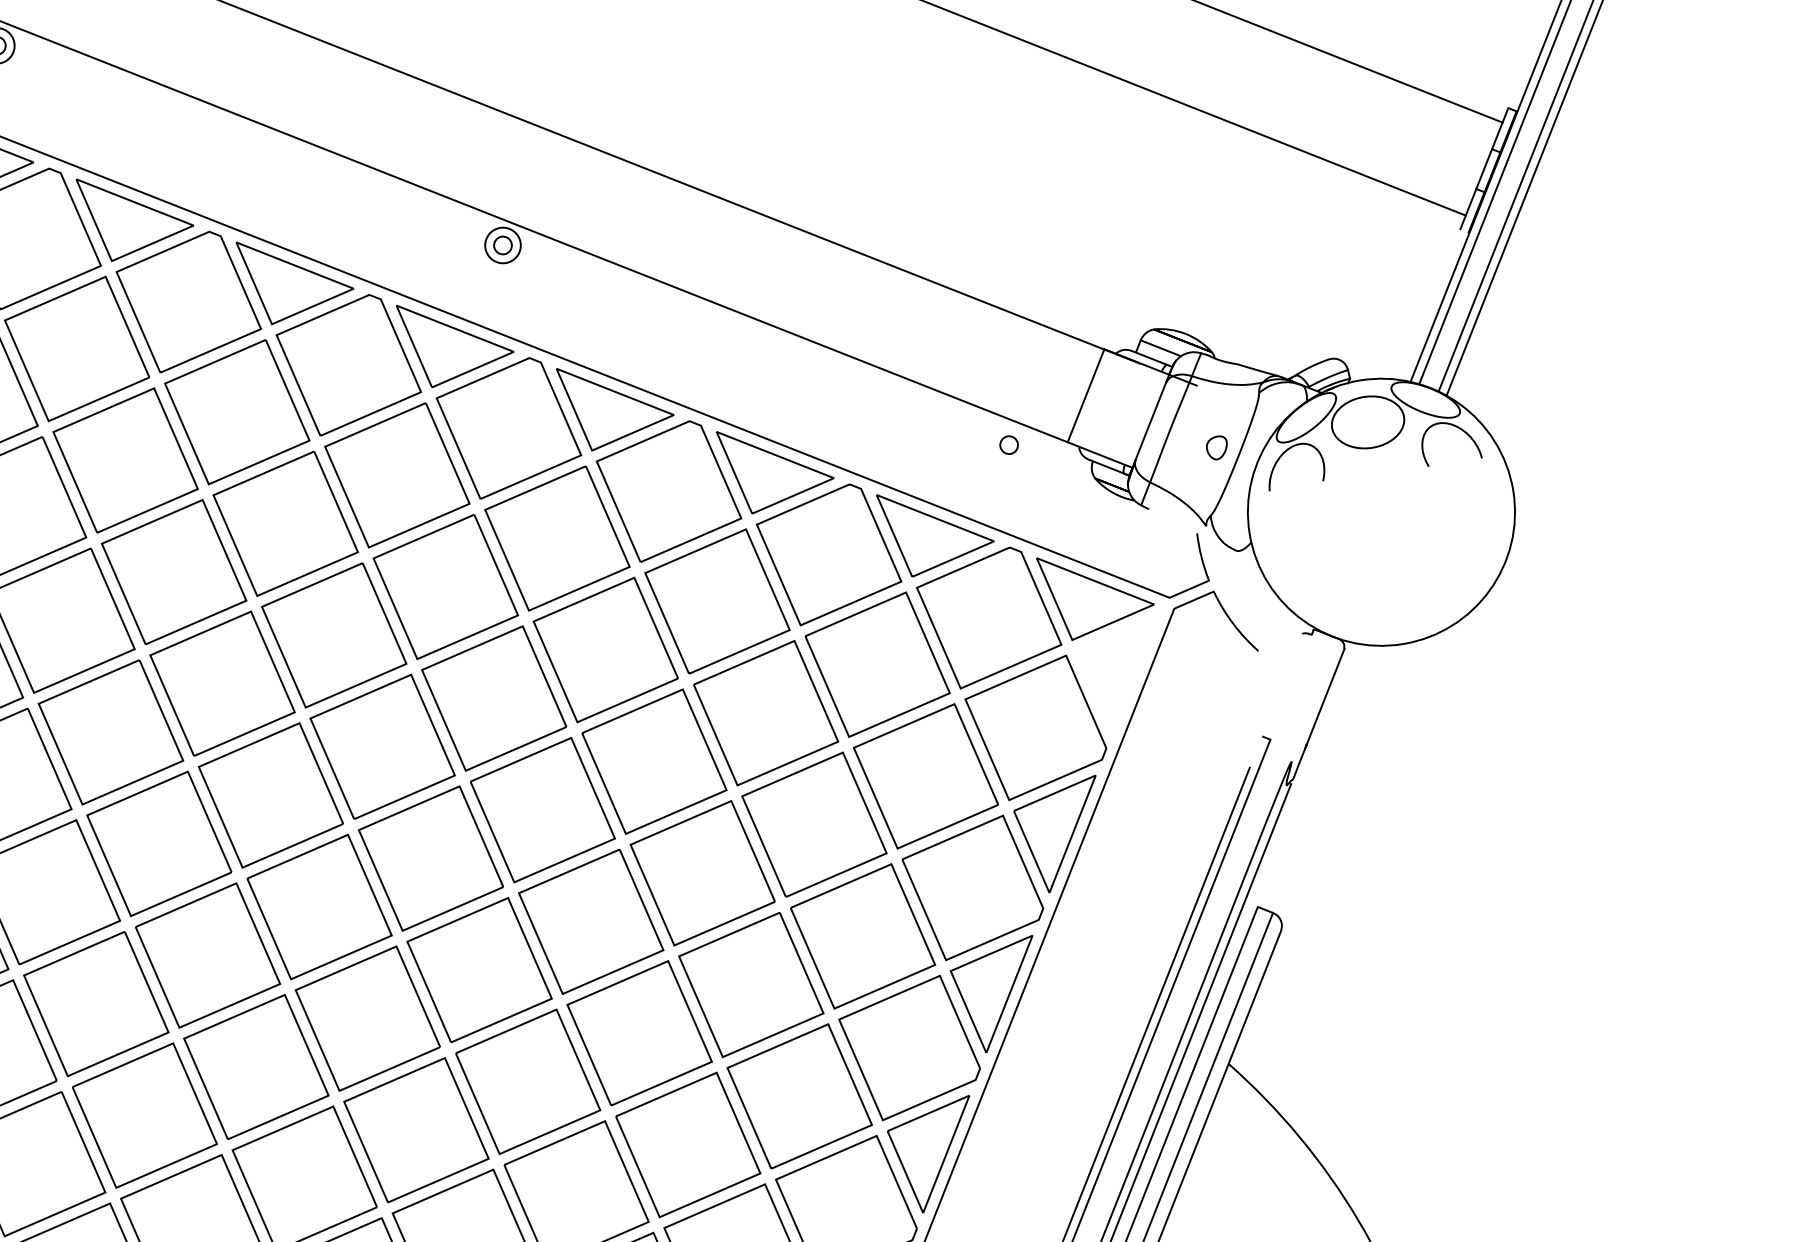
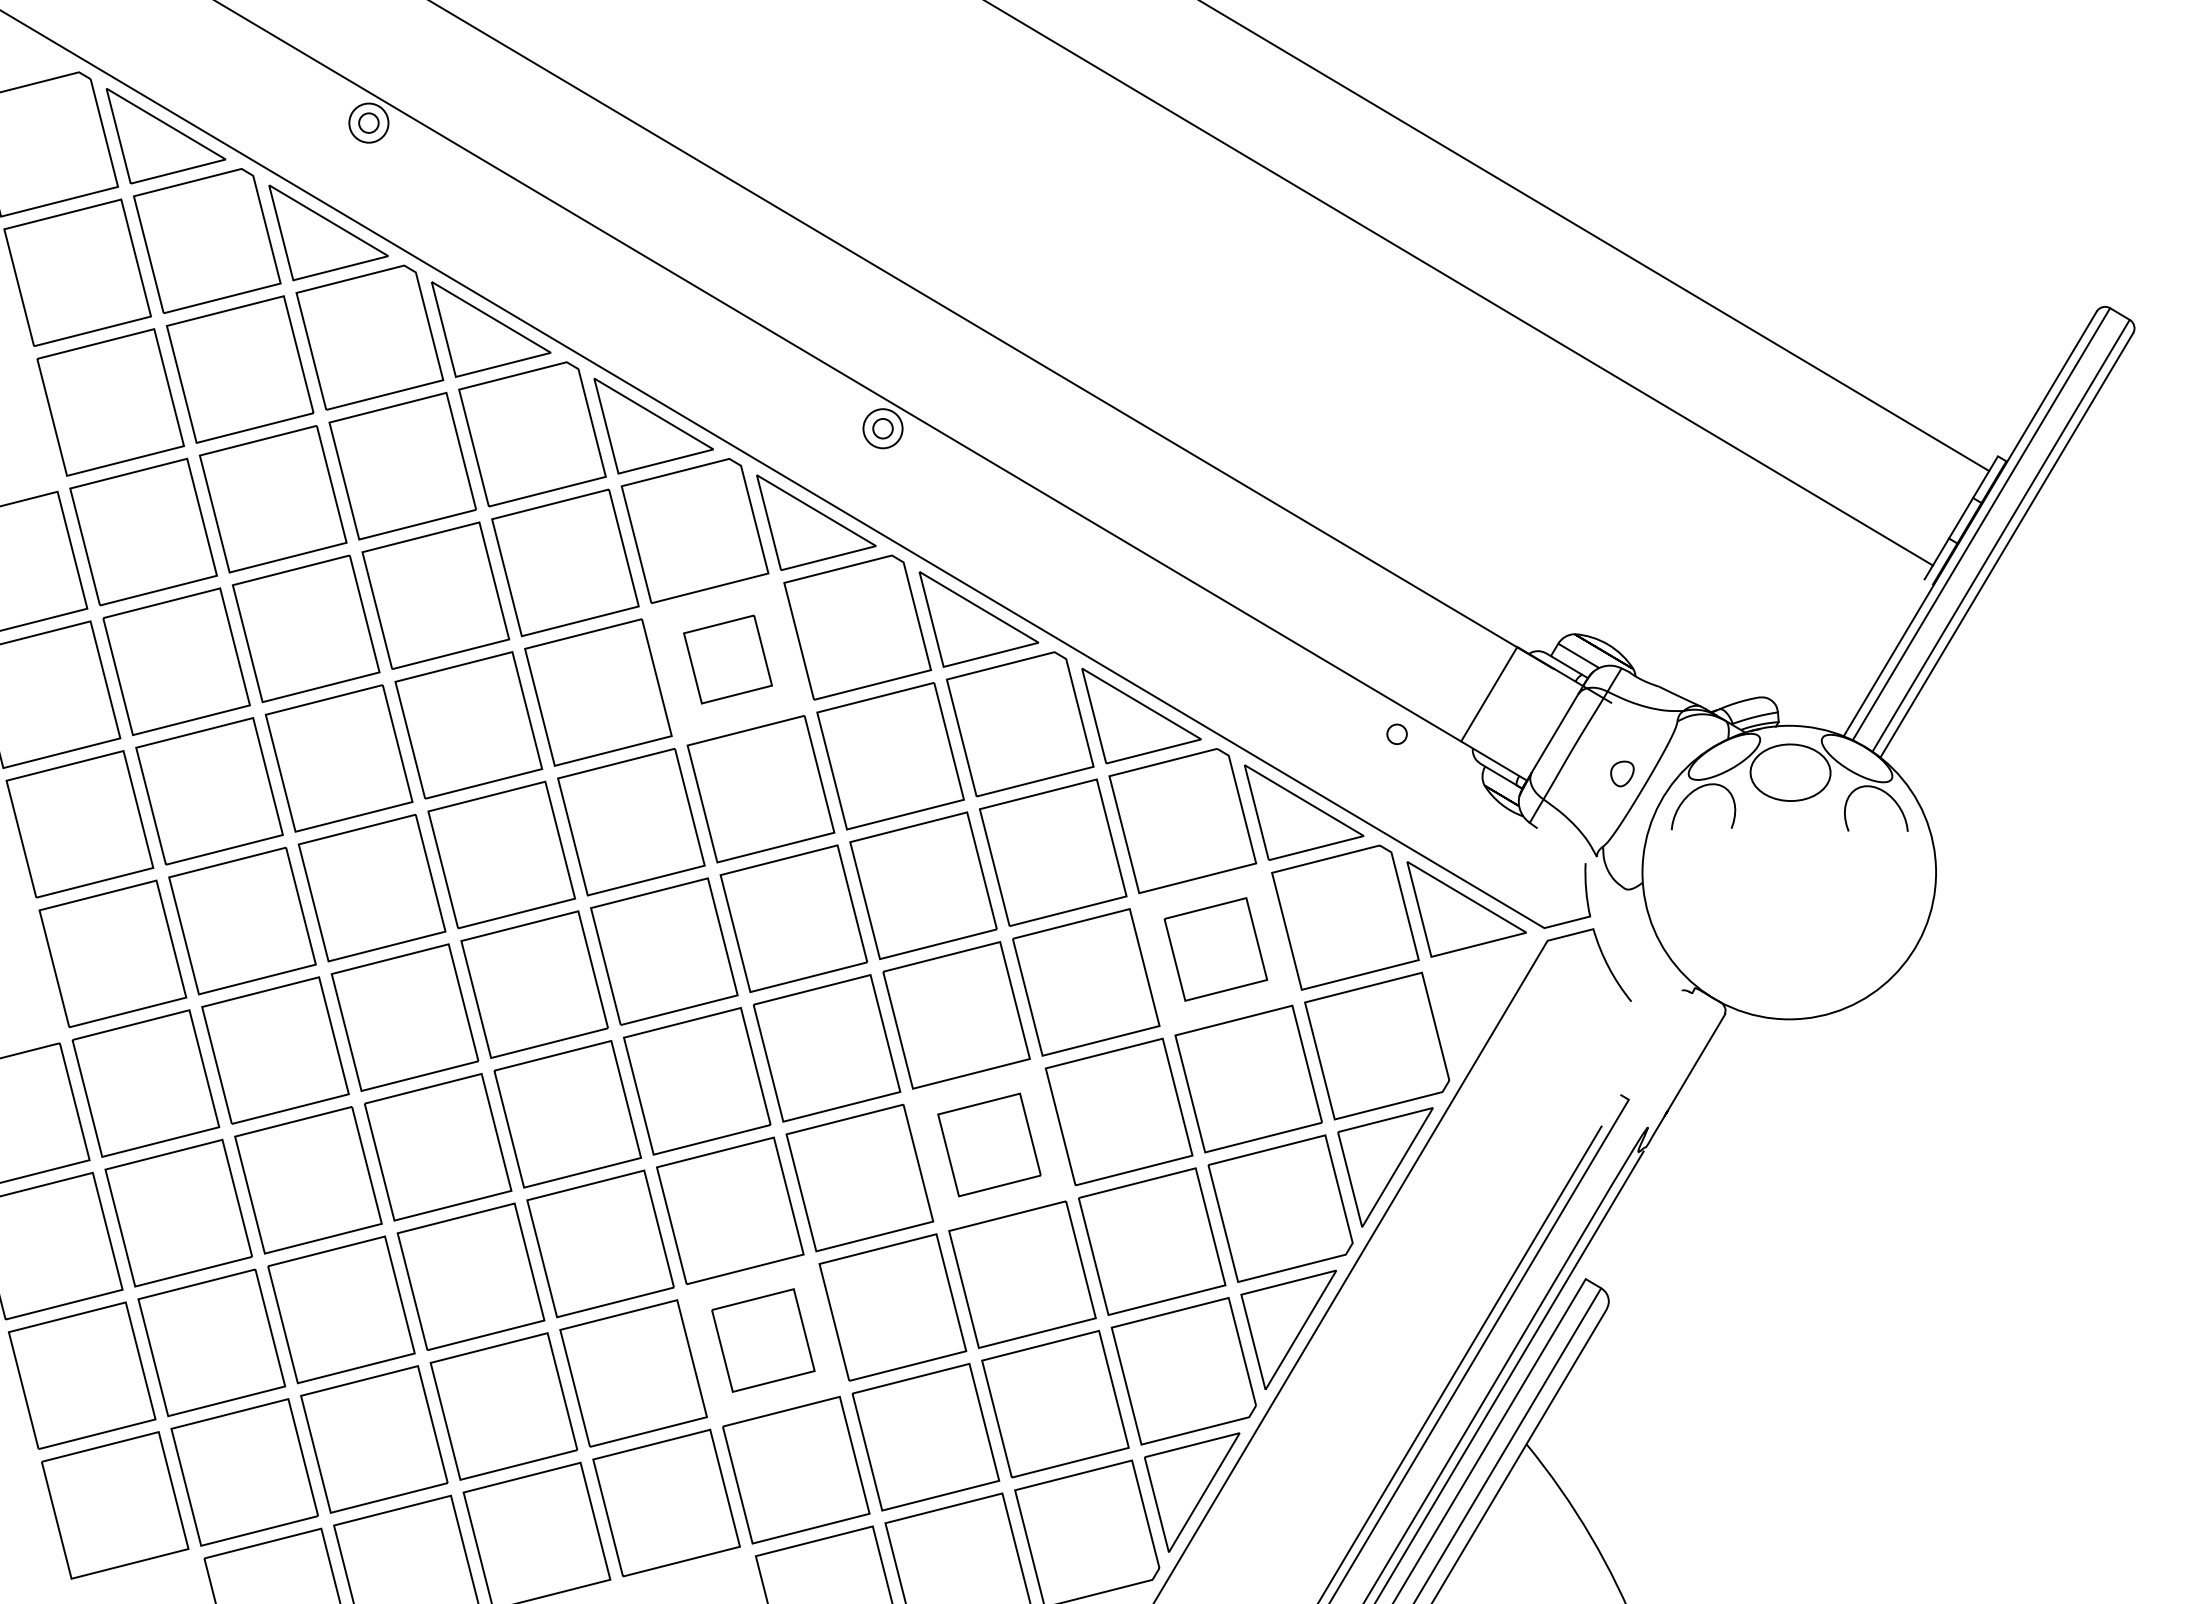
part: (396, 475) -> (727, 659), size x0.6
part: (877, 664) -> (1215, 949), size x0.7
part: (702, 872) -> (989, 1144), size x0.7
part: (528, 1081) -> (763, 1340), size x0.7

